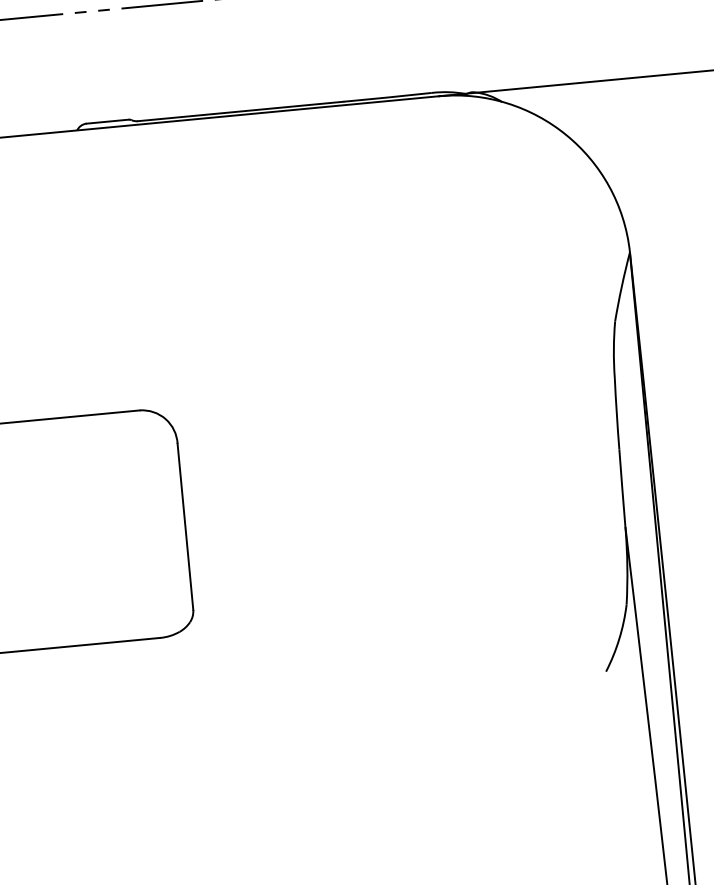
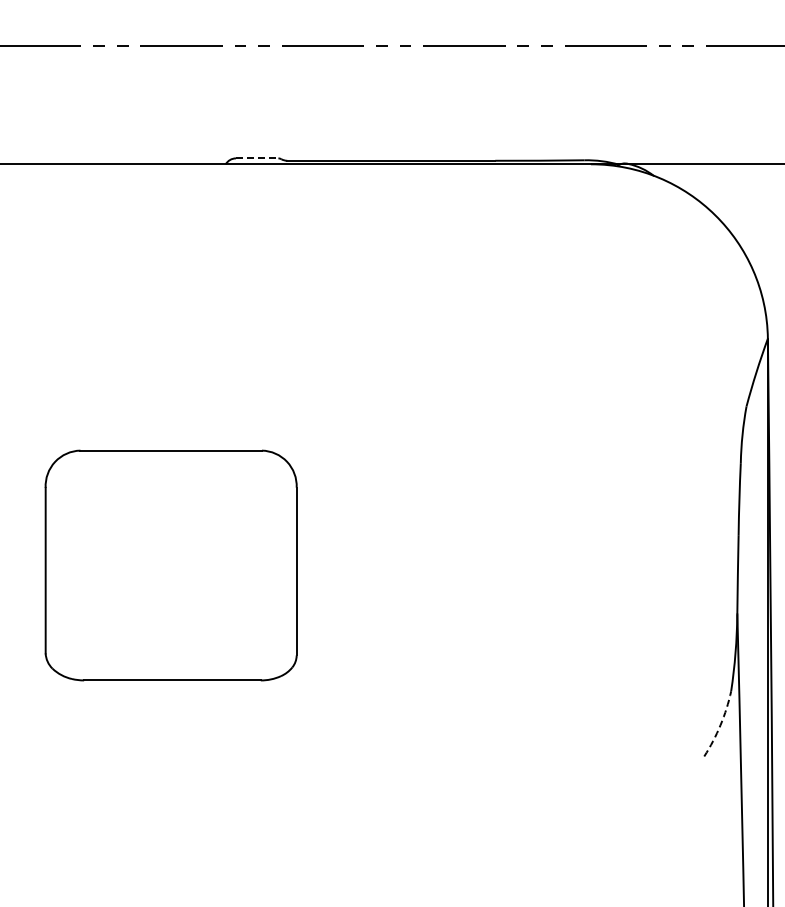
line: (108, 121) -> (257, 158), solid -> dashed
arc: (619, 639) -> (720, 725), solid -> dashed

